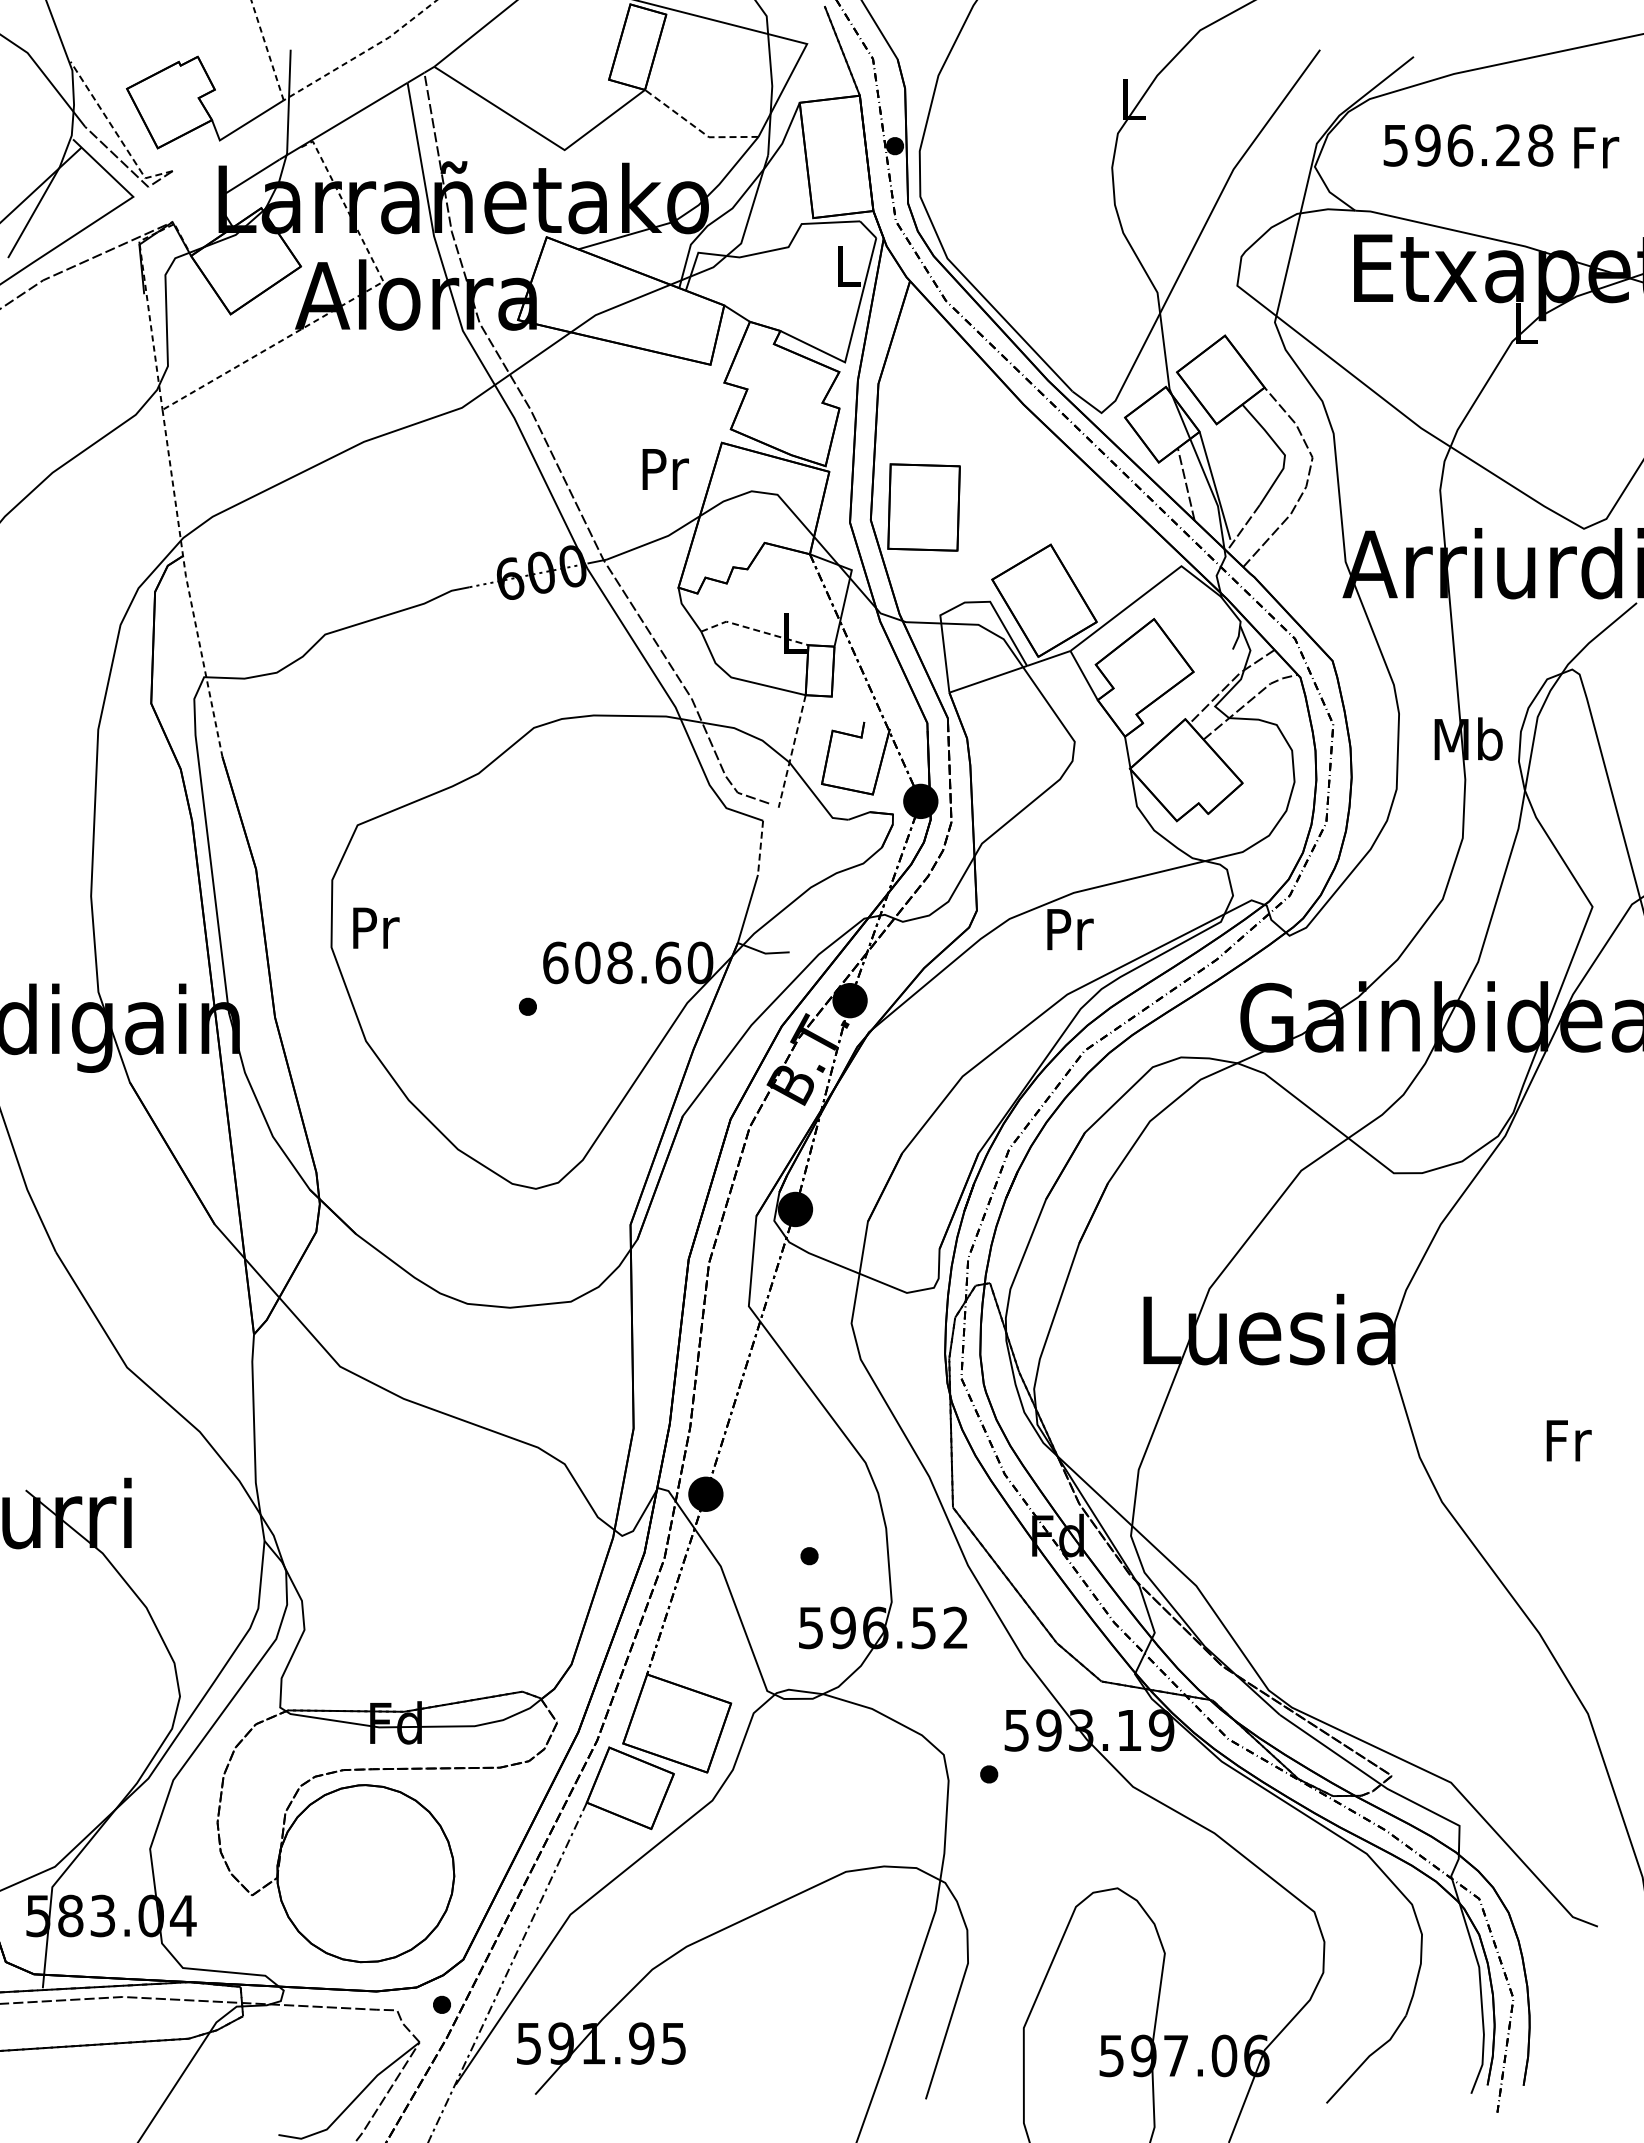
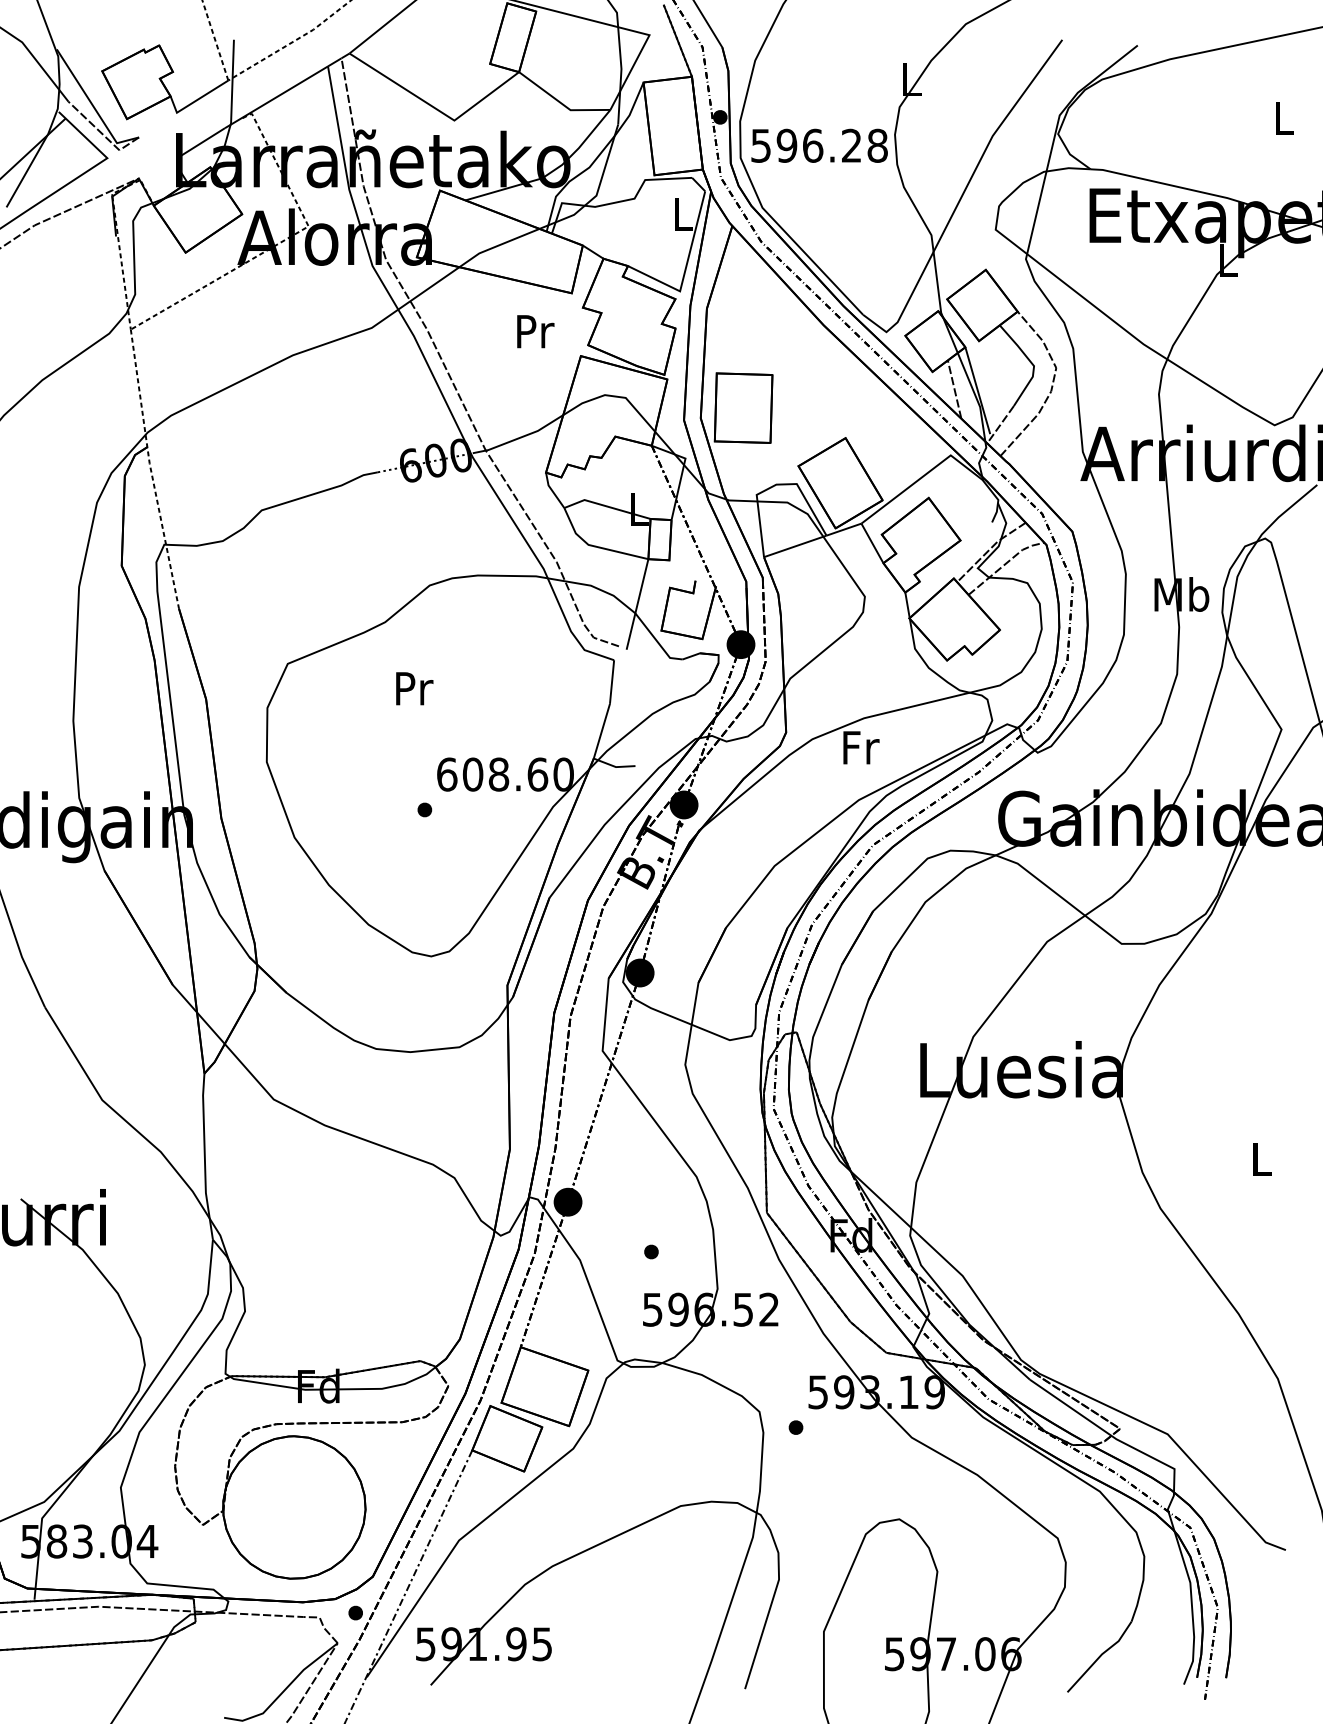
line: (697, 128) -> (561, 103), dashed -> solid
line: (115, 132) -> (92, 106), dashed -> solid
text: (1468, 145) -> (819, 145), moved
text: (1596, 147) -> (1284, 118), Fr -> L
text: (665, 469) -> (535, 331), moved
line: (754, 629) -> (607, 506), dashed -> solid
line: (792, 751) -> (637, 604), dashed -> solid
line: (760, 848) -> (612, 682), dashed -> solid
text: (376, 927) -> (414, 688), moved
text: (1070, 929) -> (861, 747), Pr -> Fr
text: (1568, 1440) -> (1262, 1158), Fr -> L

